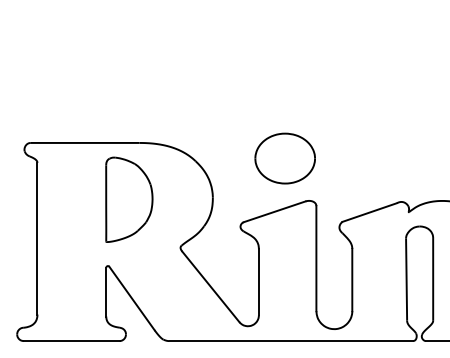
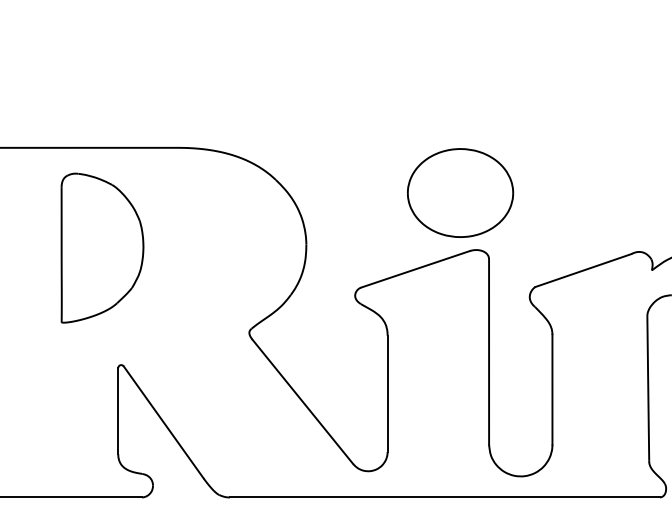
part: (284, 158) -> (459, 192), moved
part: (129, 199) -> (102, 247), moved

